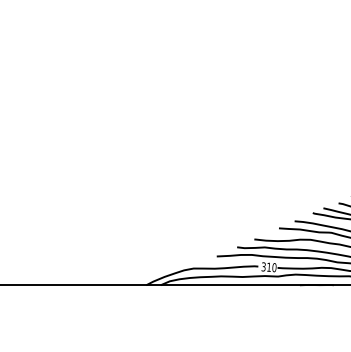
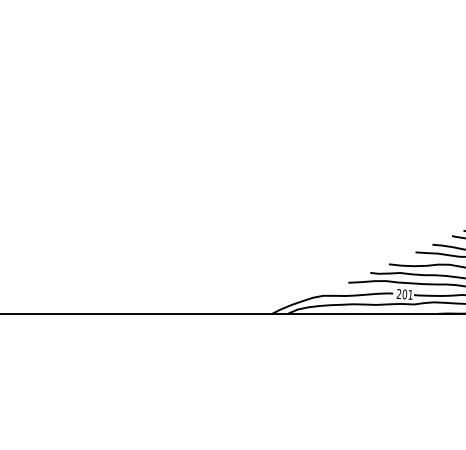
text: (268, 267) -> (404, 294), 310 -> 201

